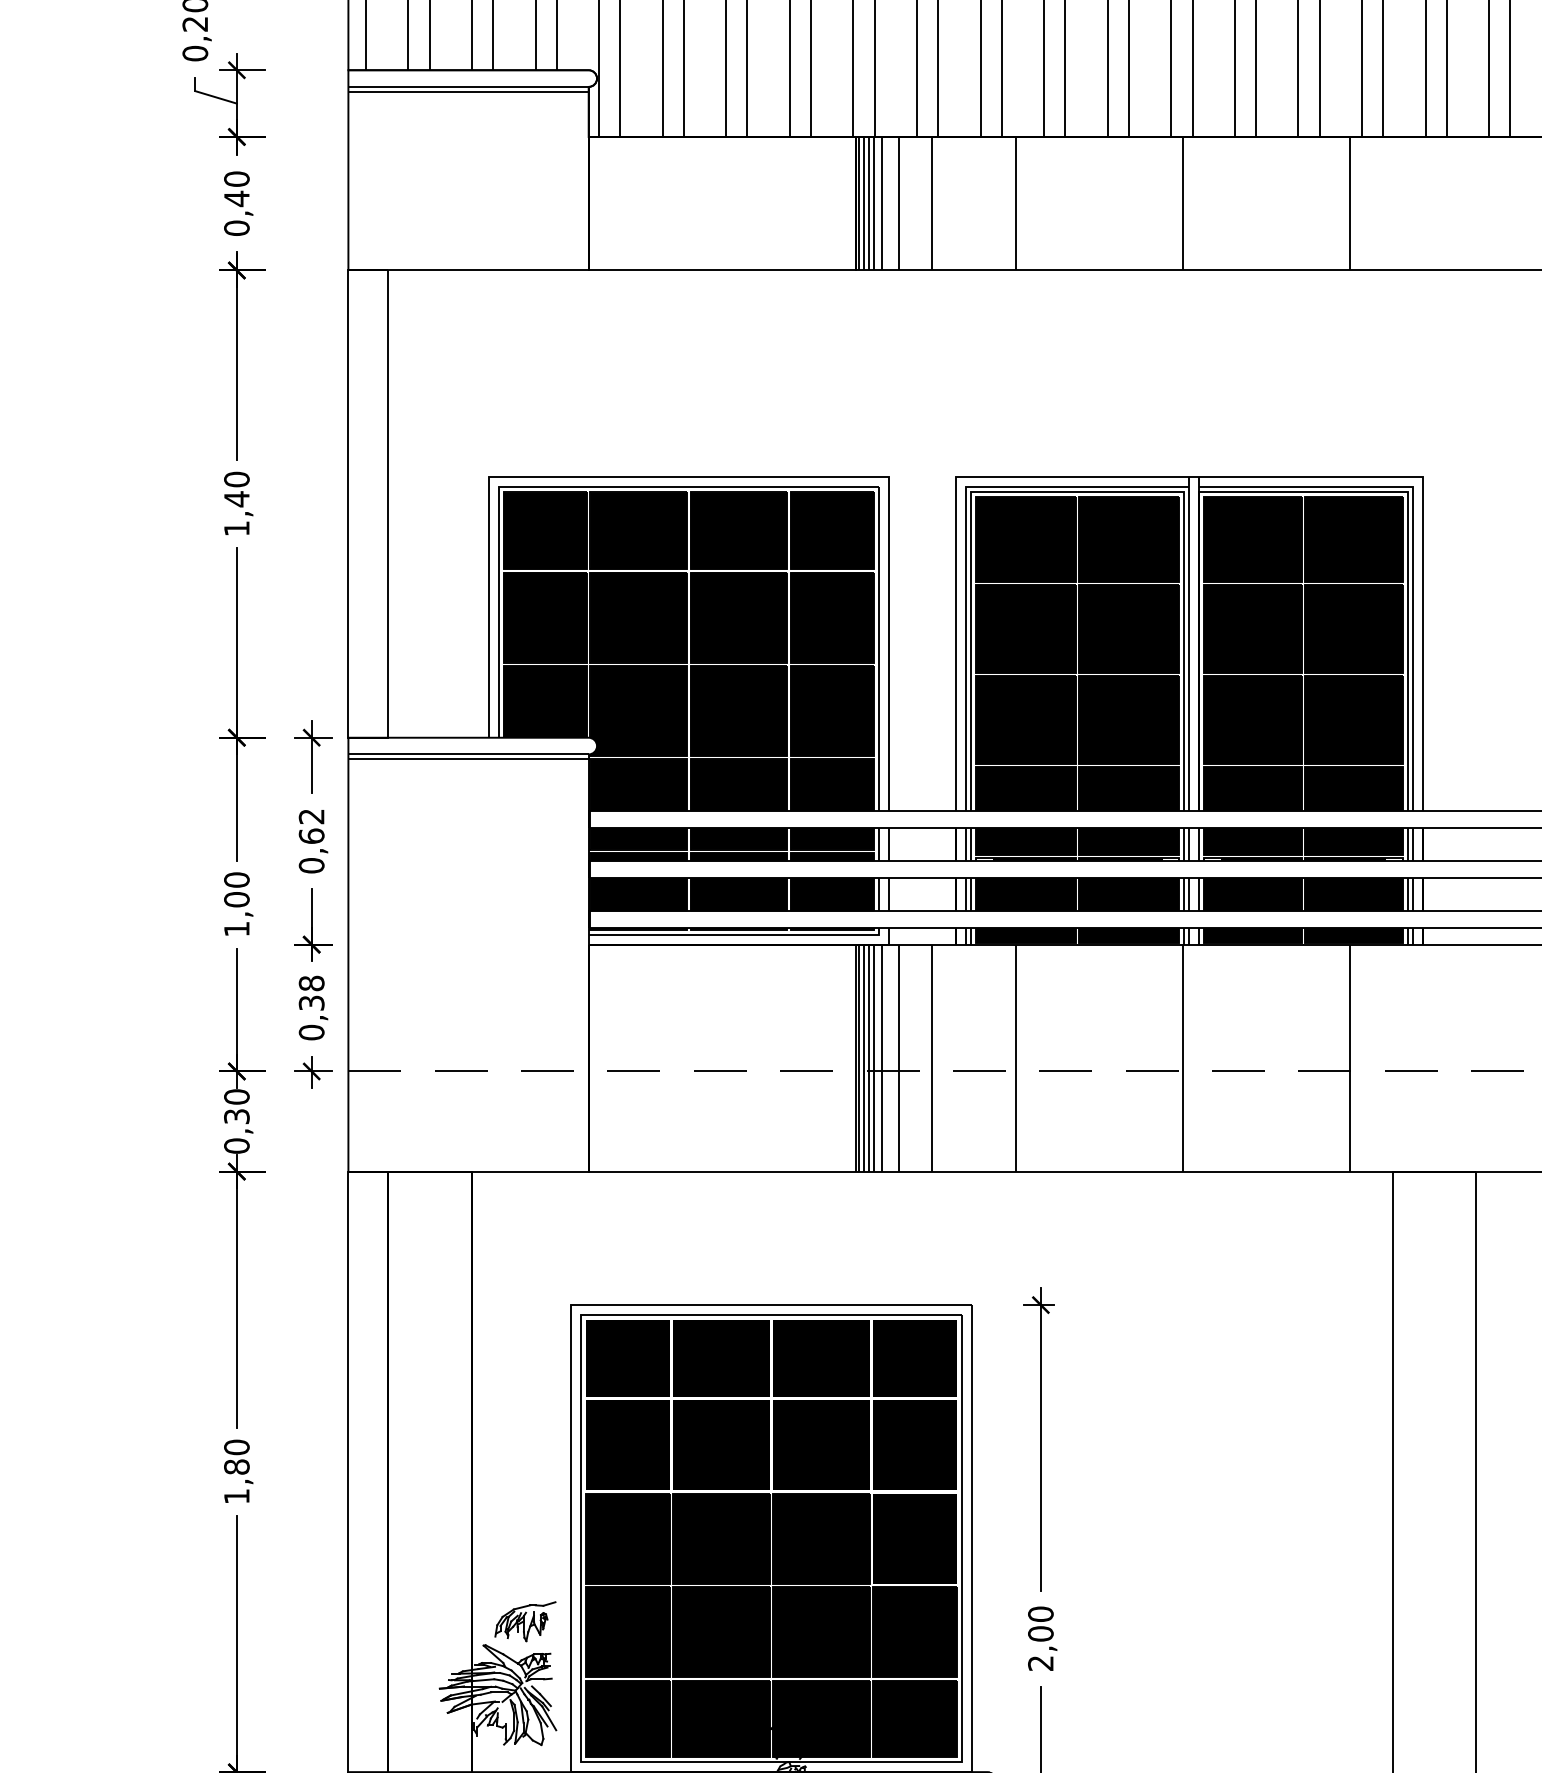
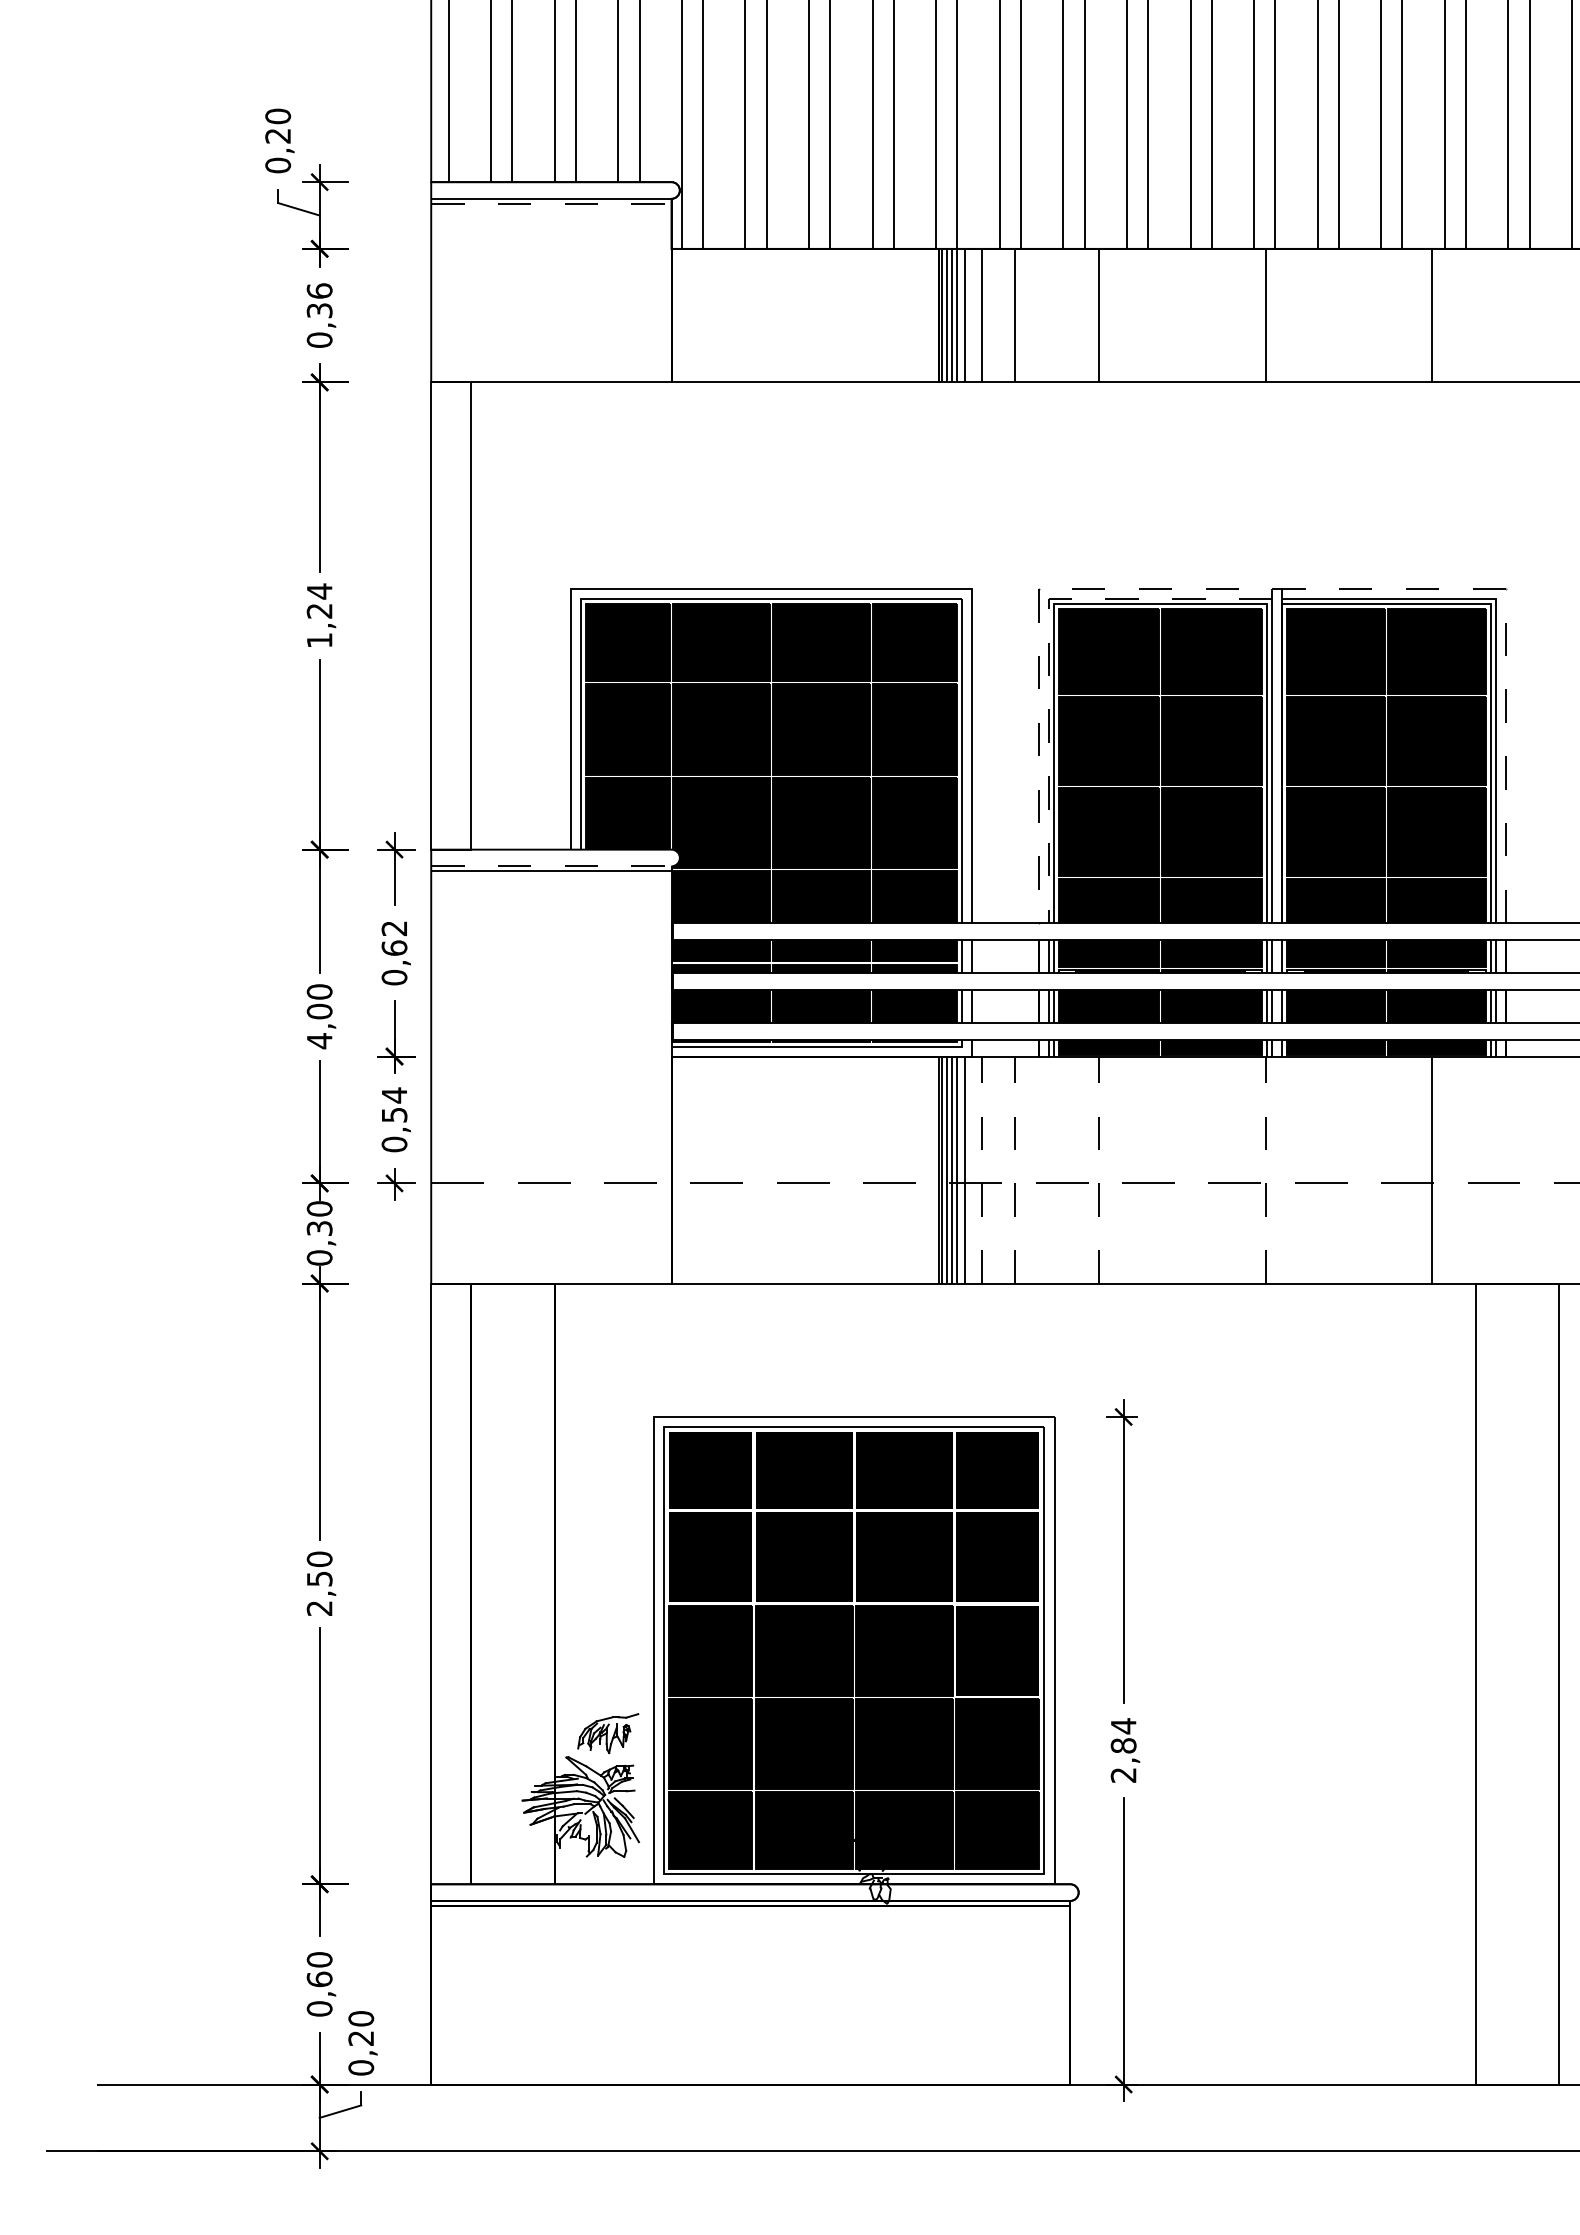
line: (468, 91) -> (551, 203), solid -> dashed
text: (236, 188) -> (319, 300), 0,40 -> 0,36
line: (1189, 477) -> (1272, 589), solid -> dashed
text: (236, 489) -> (319, 601), 1,40 -> 1,24
line: (965, 537) -> (1048, 649), solid -> dashed
line: (468, 754) -> (551, 866), solid -> dashed
text: (236, 929) -> (319, 1041), 1,00 -> 4,00
text: (311, 992) -> (394, 1104), 0,38 -> 0,54
line: (898, 1057) -> (981, 1169), solid -> dashed
line: (932, 1057) -> (1015, 1169), solid -> dashed
line: (1015, 1057) -> (1098, 1169), solid -> dashed
line: (1182, 1057) -> (1265, 1169), solid -> dashed
text: (236, 1481) -> (319, 1593), 1,80 -> 2,50
text: (1040, 1623) -> (1123, 1735), 2,00 -> 2,84

